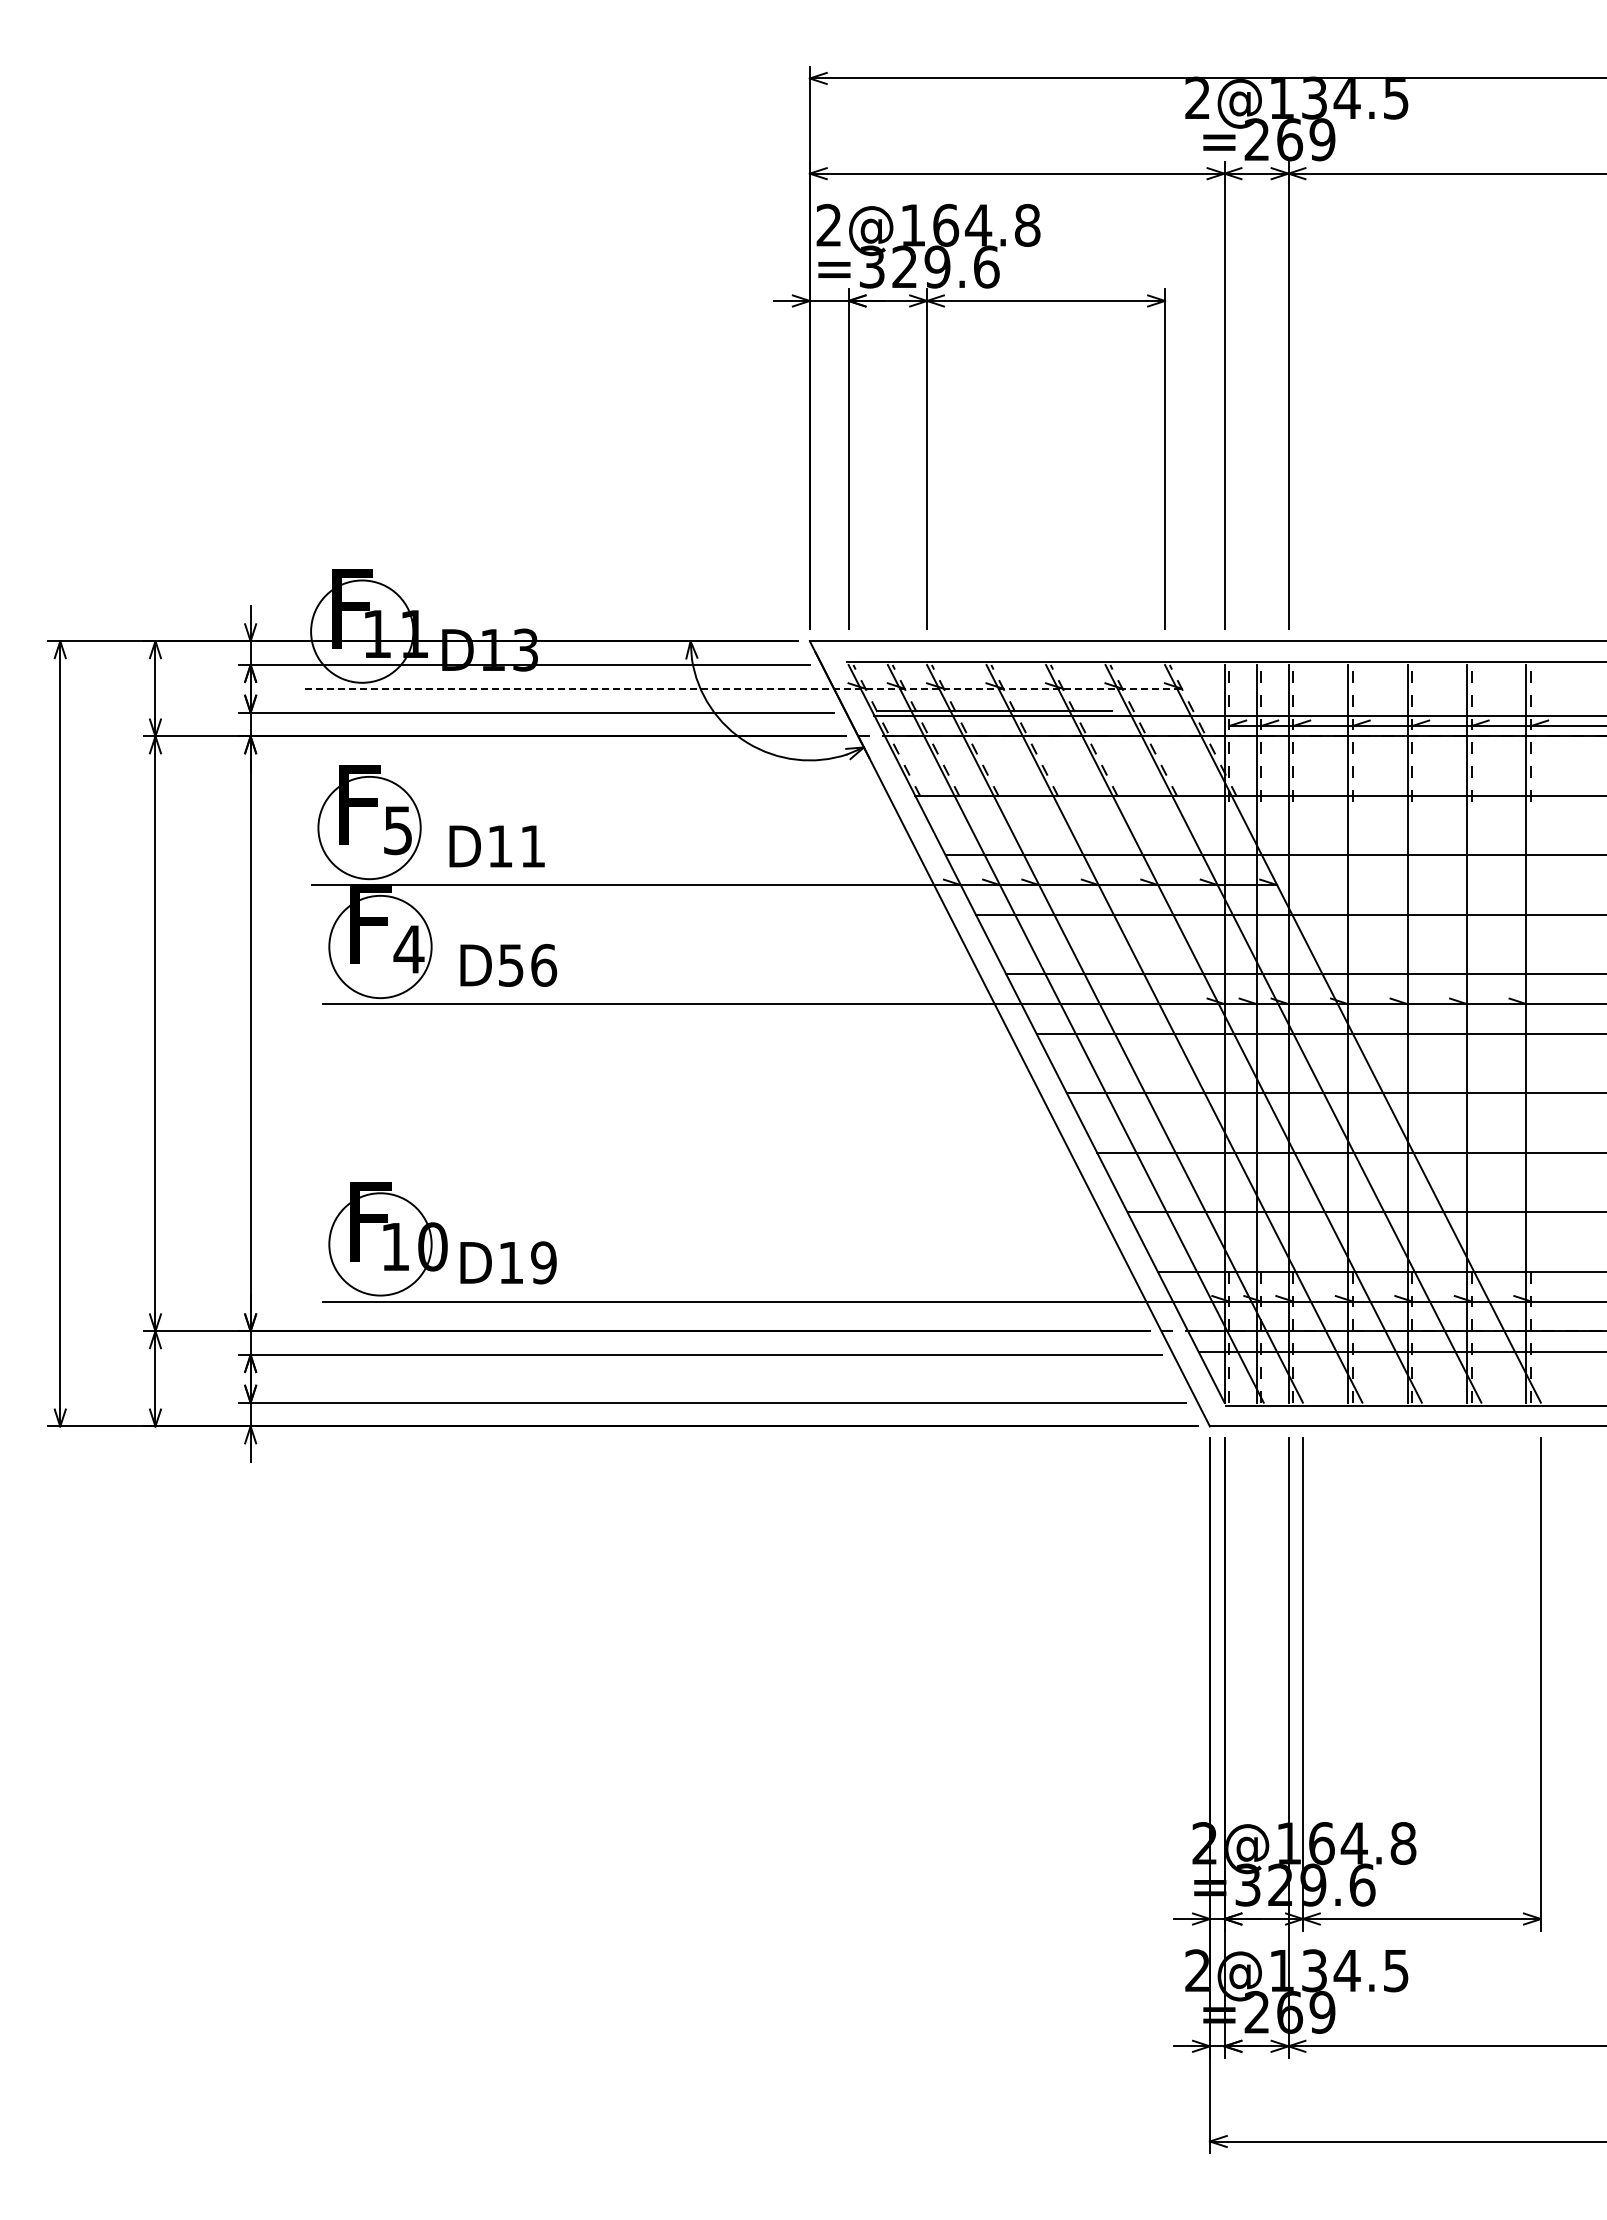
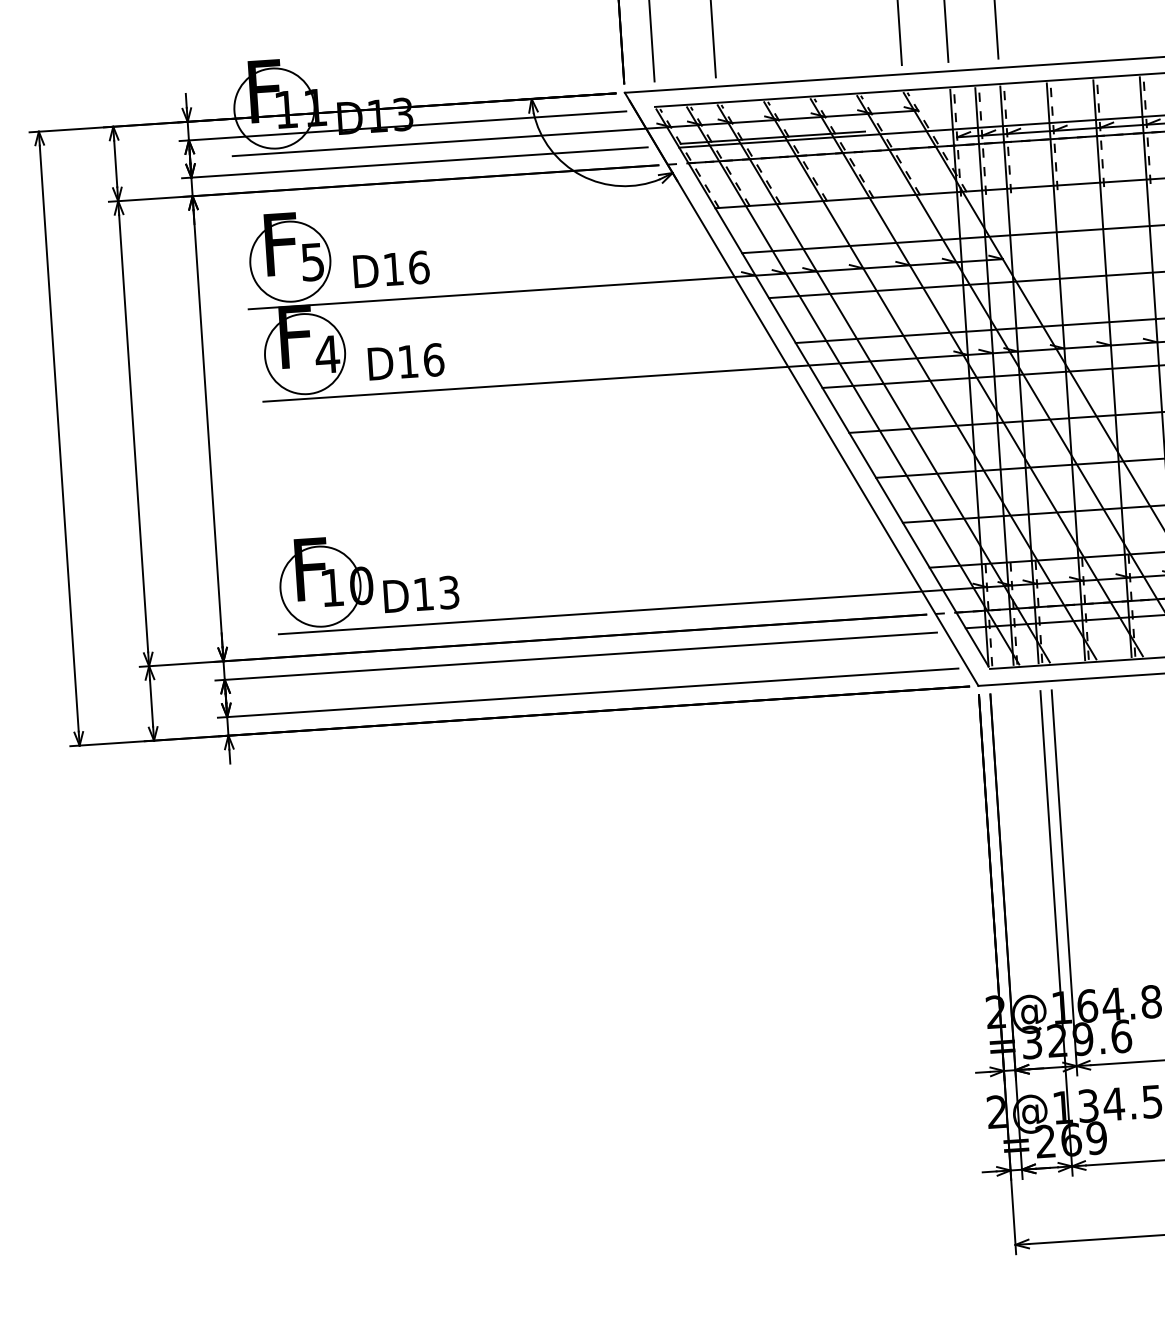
line: (744, 688) -> (576, 133), dashed -> solid
text: (533, 846) -> (419, 267), D11 -> D16
text: (511, 965) -> (408, 361), D56 -> D16
text: (543, 1262) -> (448, 592), D19 -> D13

